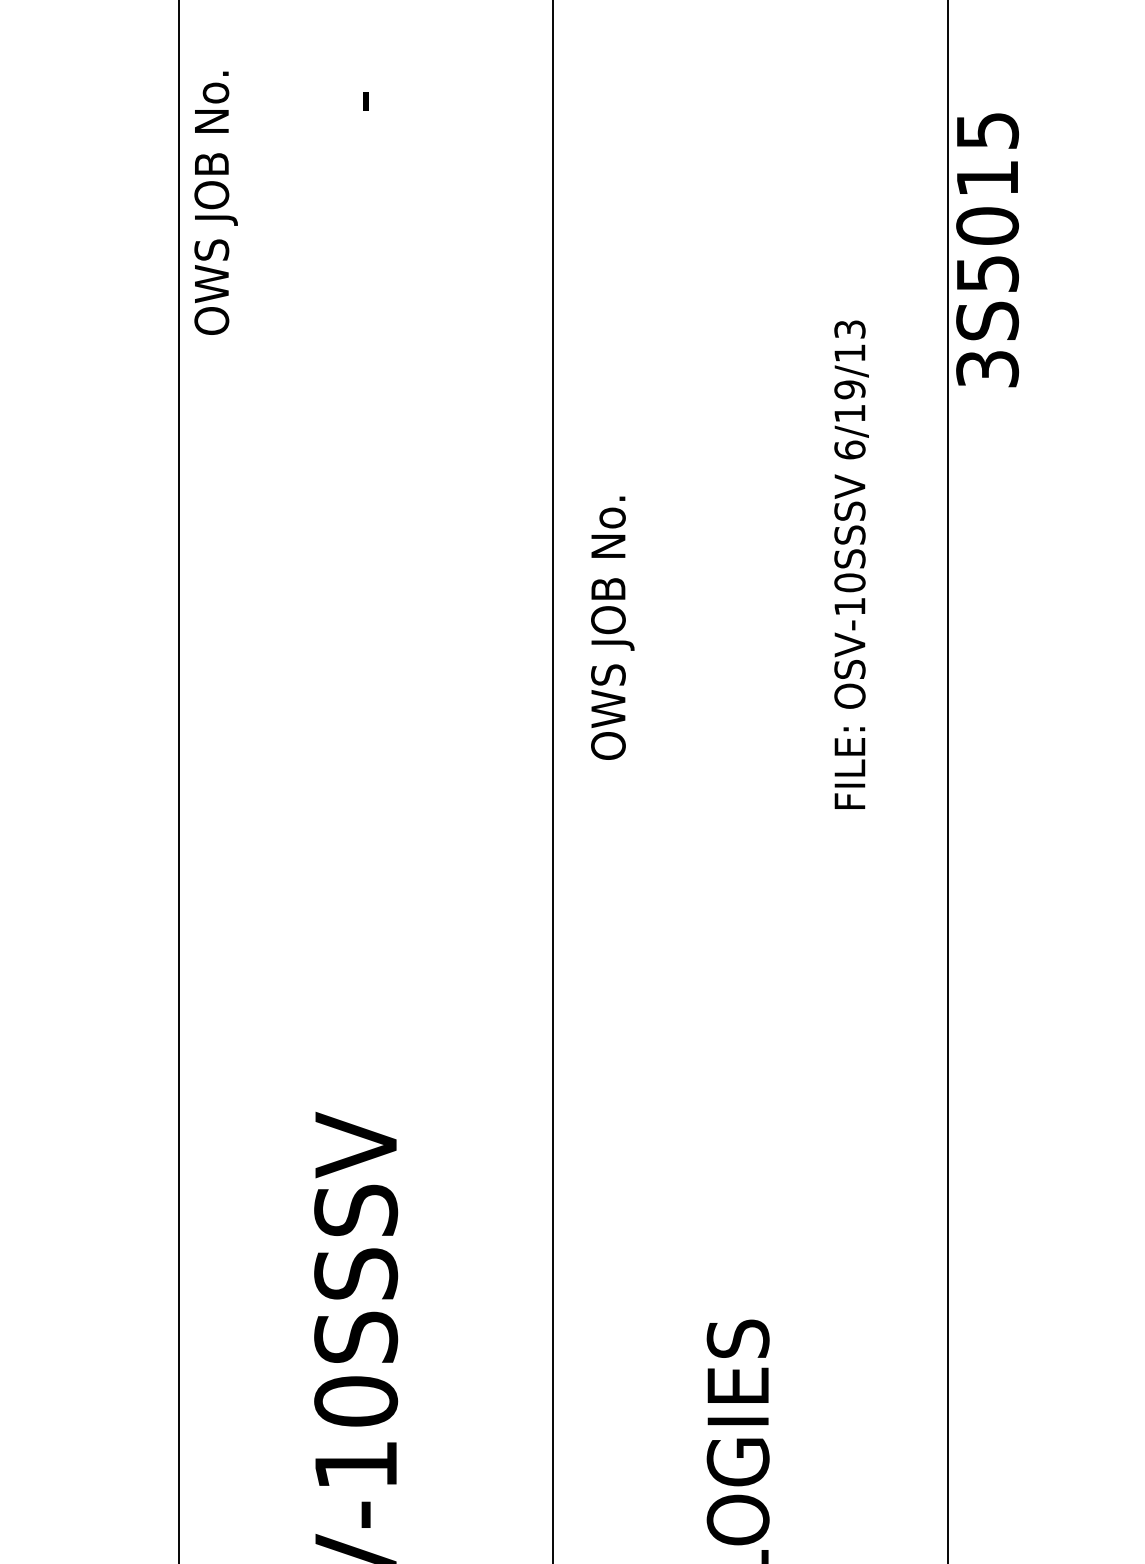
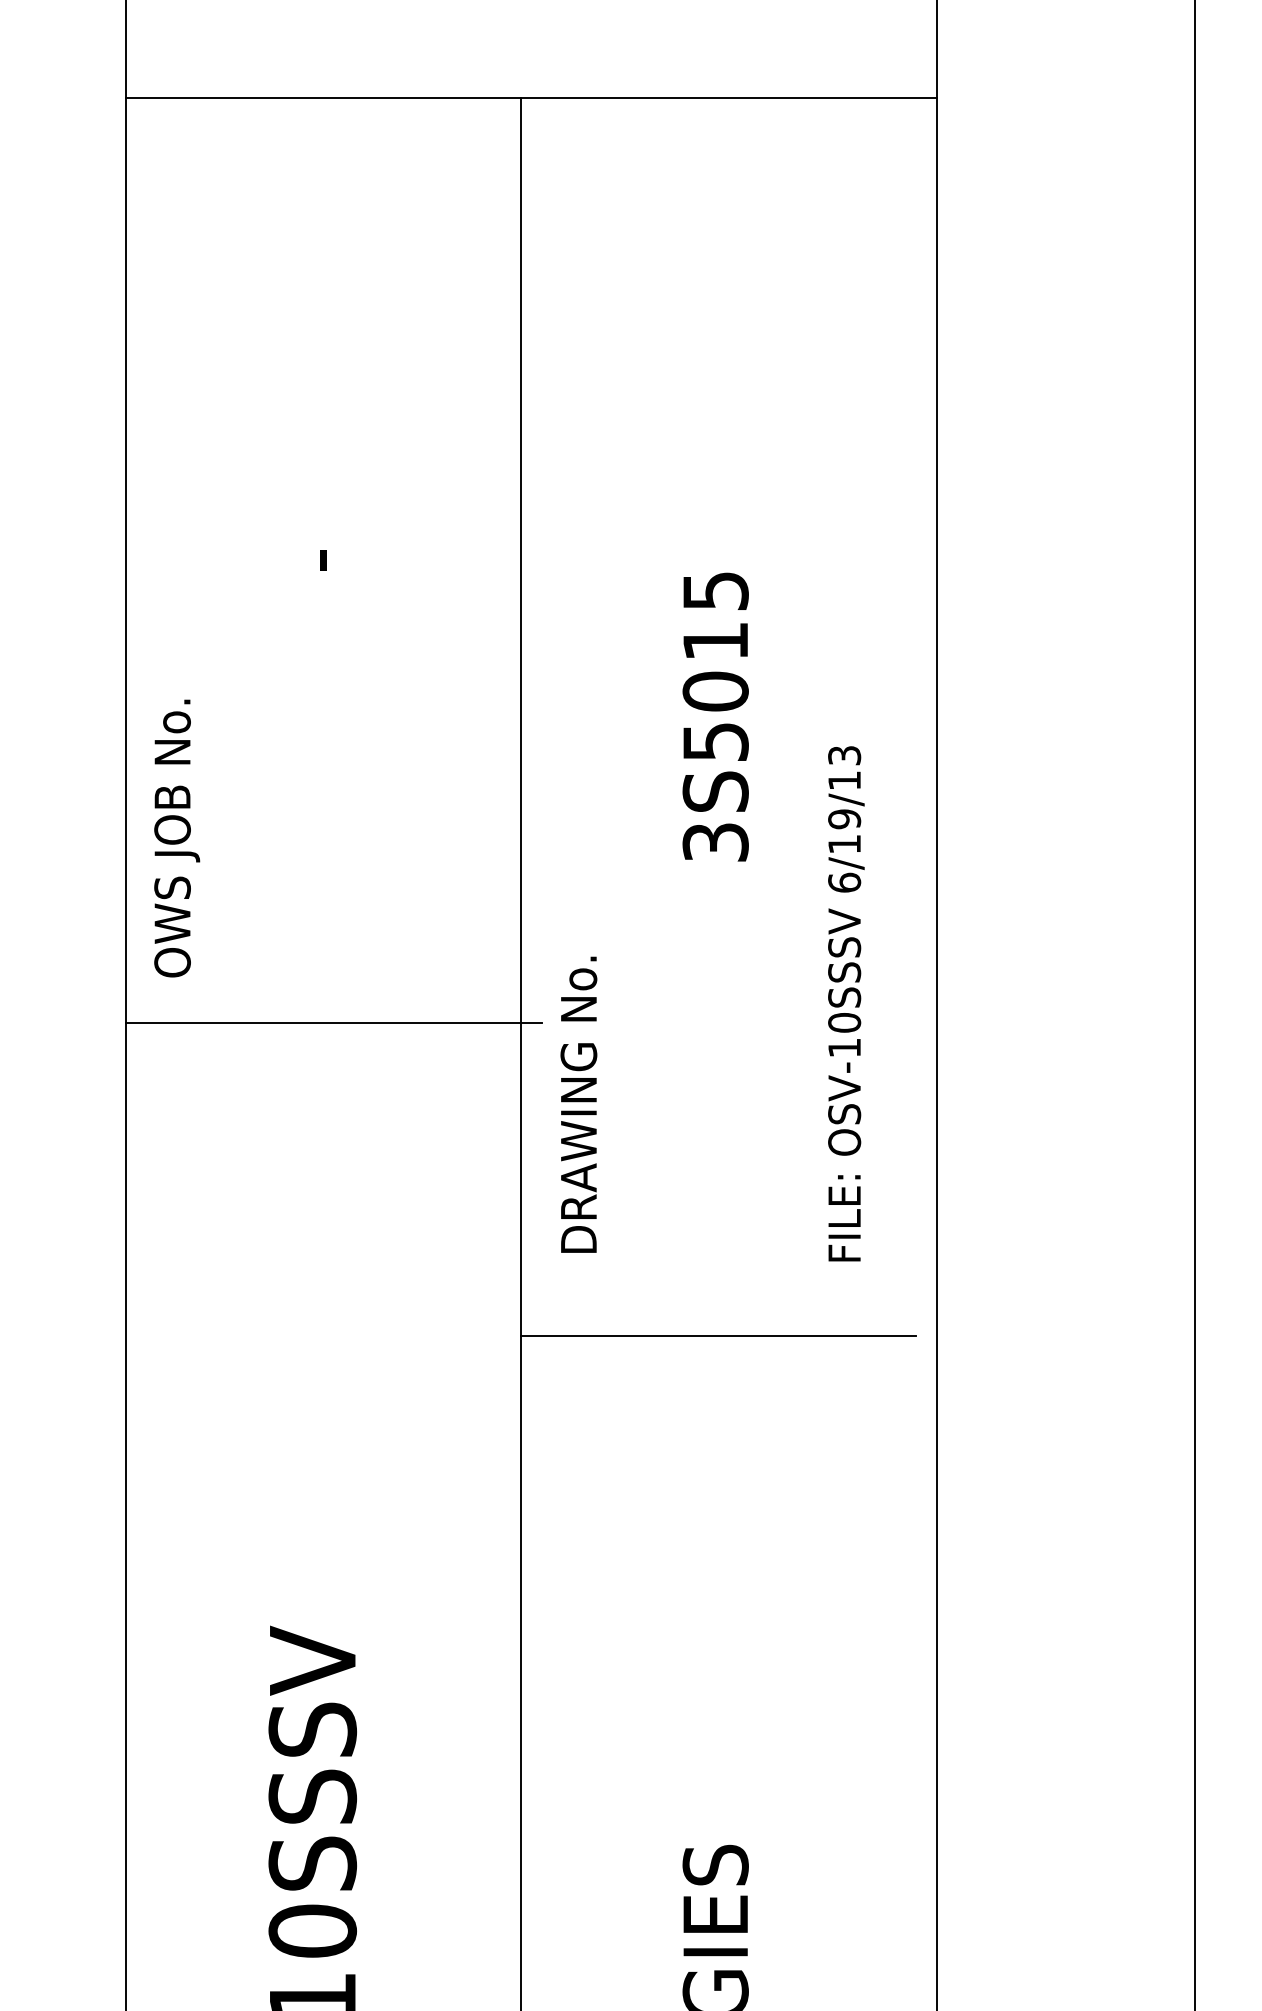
text: (216, 203) -> (177, 838), moved
text: (987, 249) -> (715, 716), moved
line: (375, 539) -> (333, 1022), added
text: (851, 564) -> (846, 1003), moved
text: (612, 618) -> (583, 1105), OWS JOB No. -> DRAWING No.
line: (739, 836) -> (717, 1335), added

